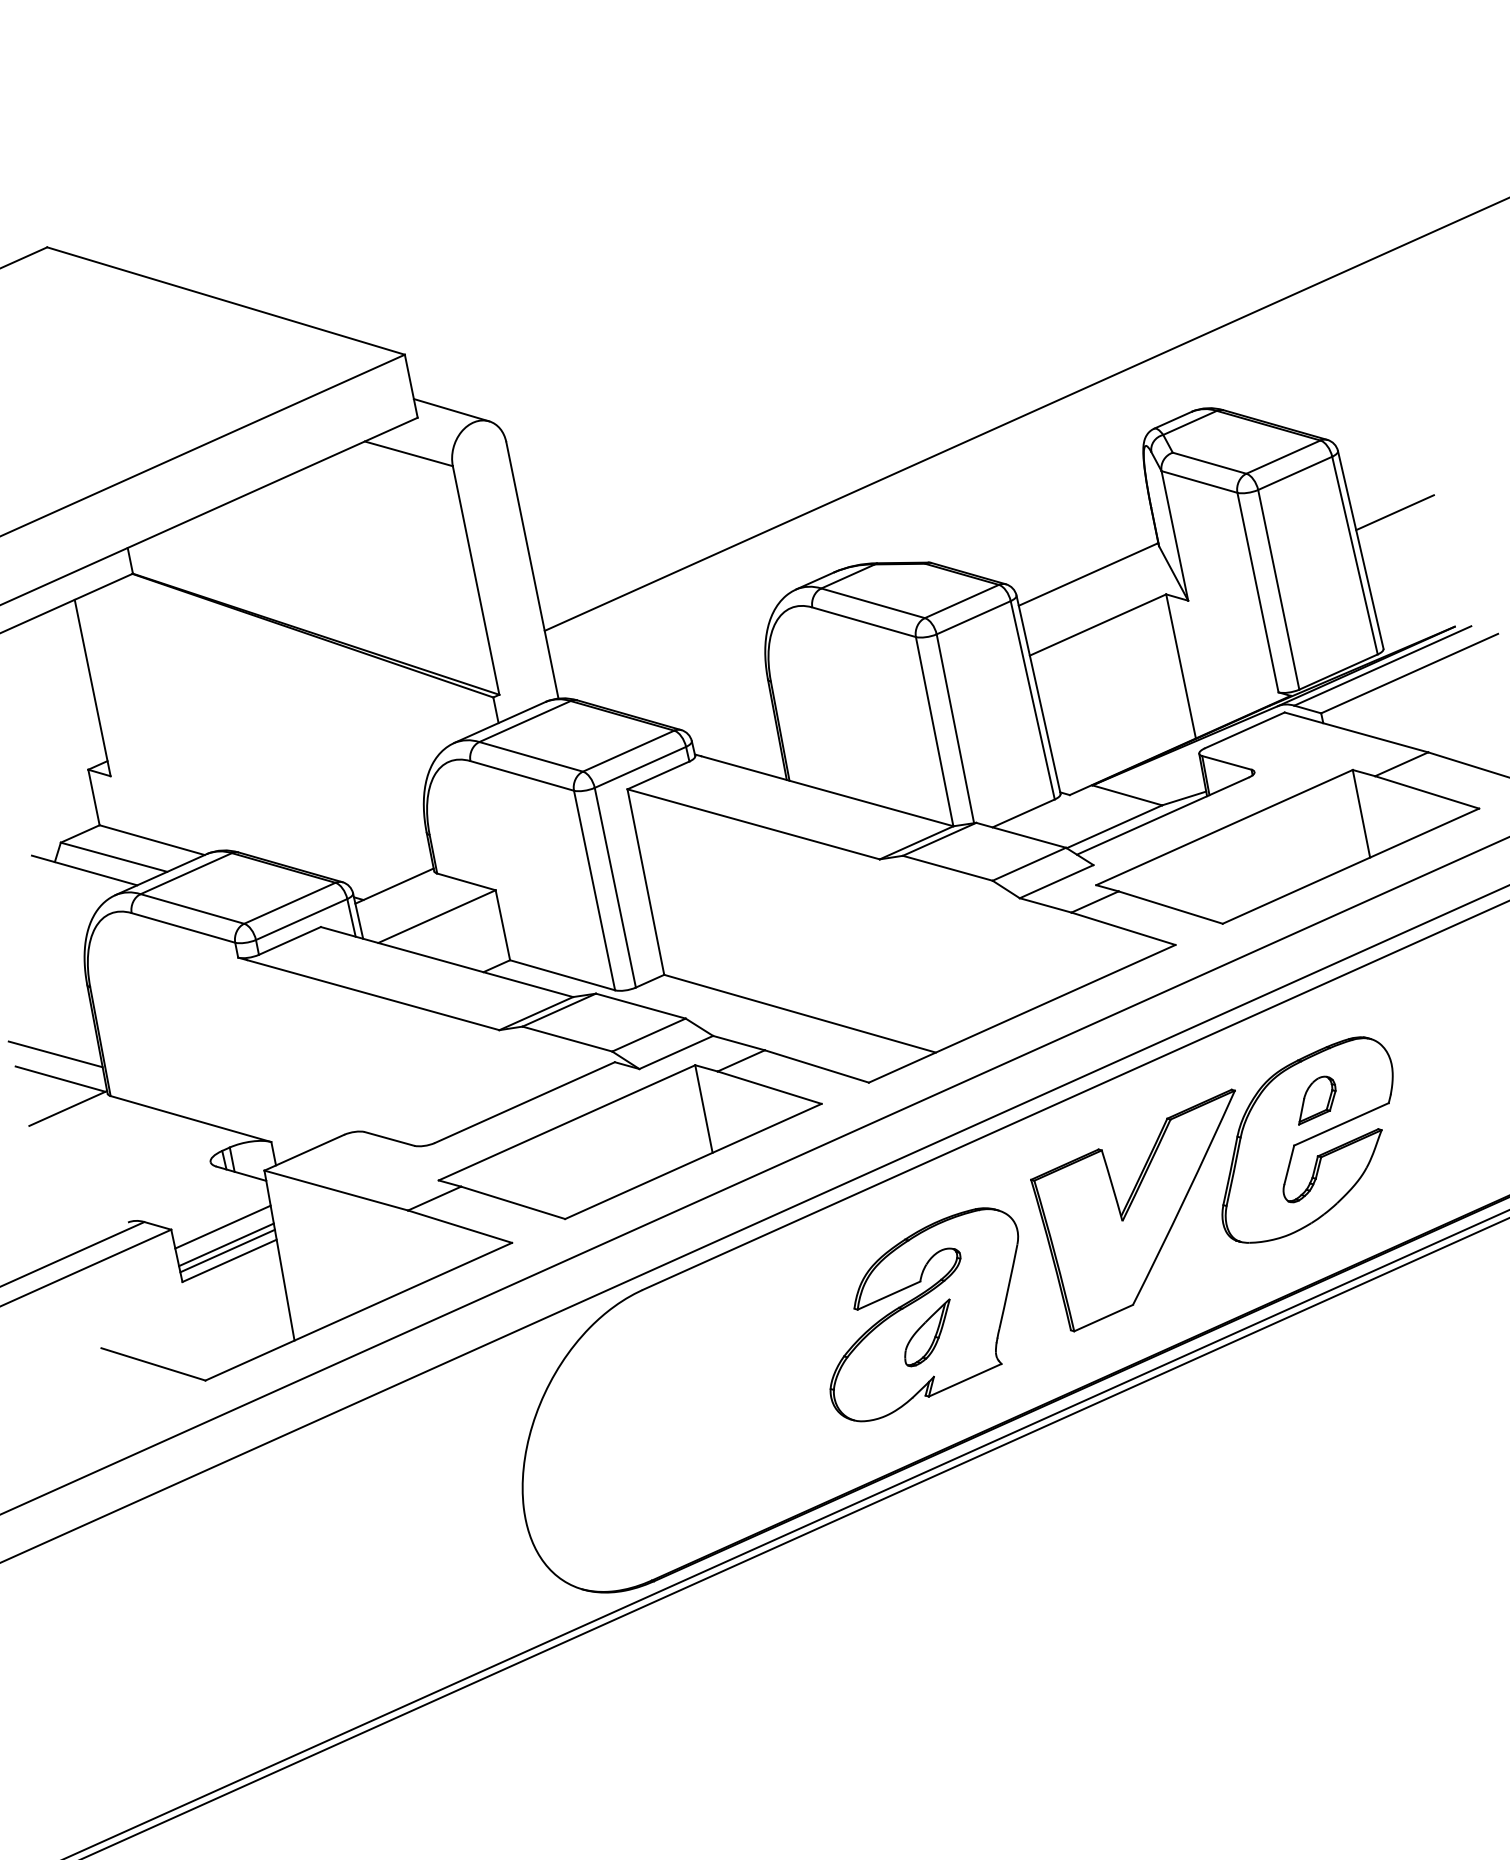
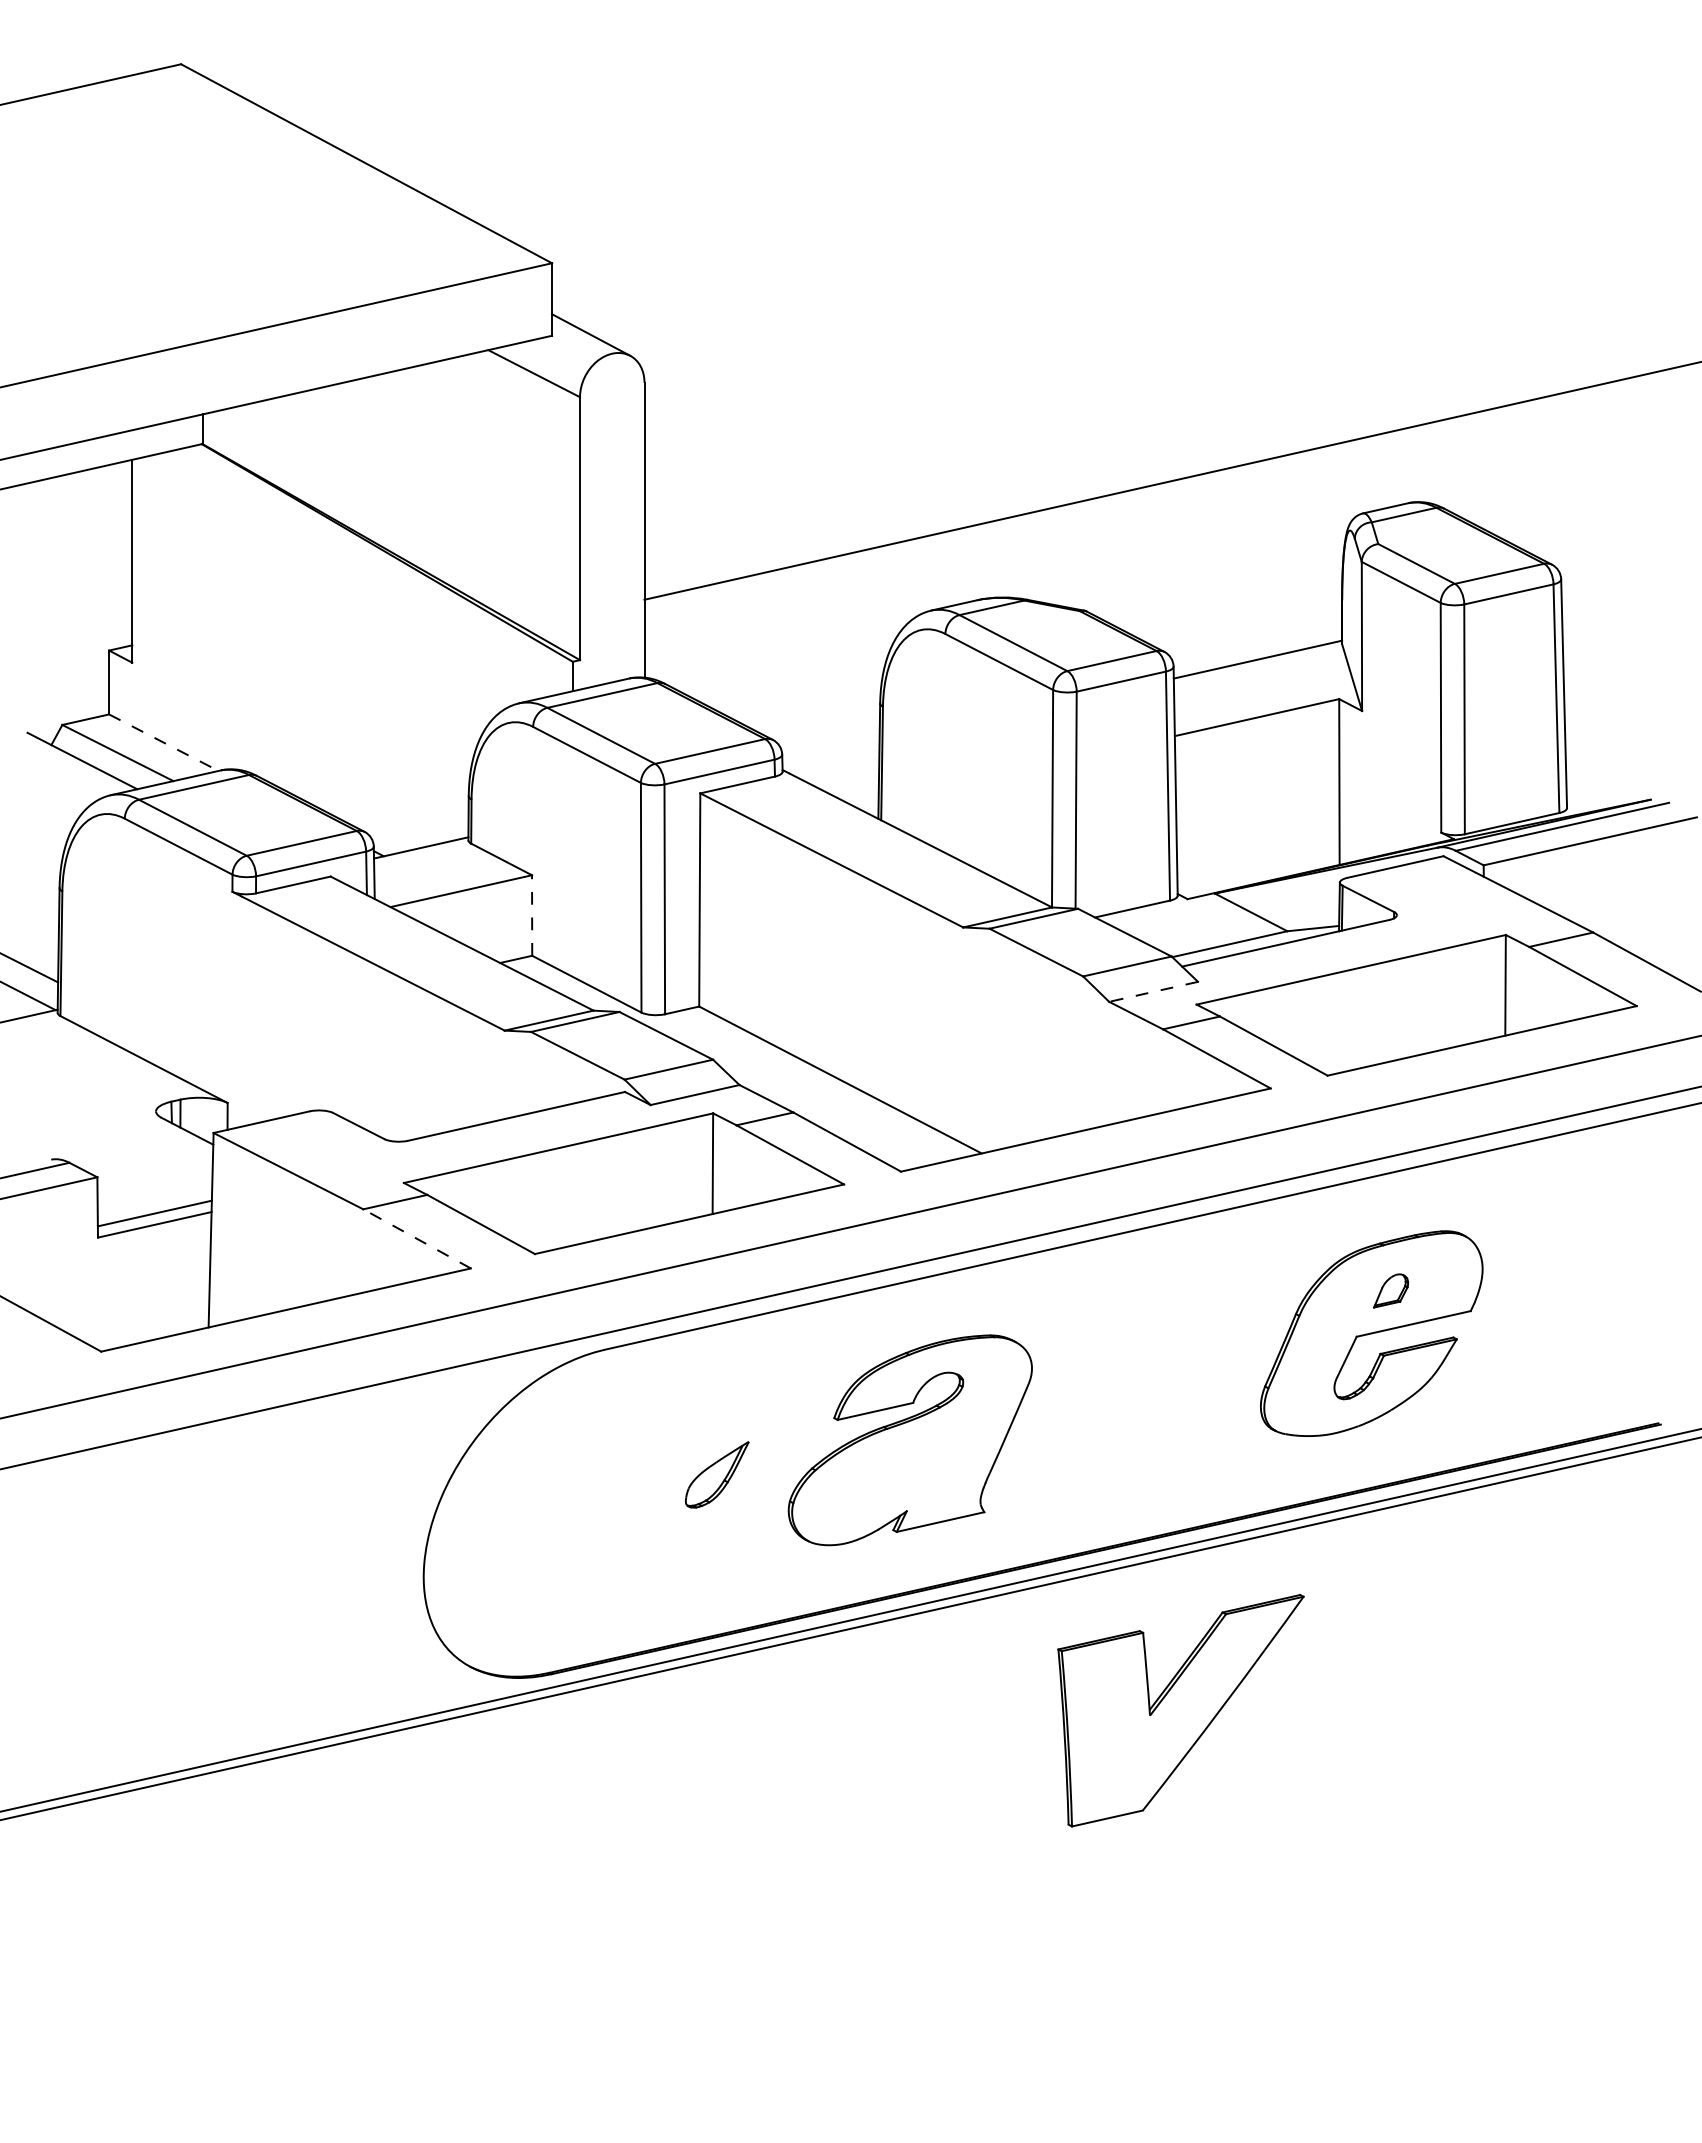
line: (1395, 511) -> (1610, 659), removed
line: (151, 840) -> (163, 742), solid -> dashed
line: (1056, 881) -> (1153, 991), solid -> dashed
line: (503, 925) -> (532, 915), solid -> dashed
part: (1315, 1099) -> (1390, 1290), size x0.7
part: (1148, 1211) -> (1180, 1710), moved
line: (459, 1226) -> (416, 1238), solid -> dashed
line: (222, 1227) -> (154, 1186), removed
line: (226, 1244) -> (154, 1206), removed
part: (928, 1332) -> (717, 1474), moved

